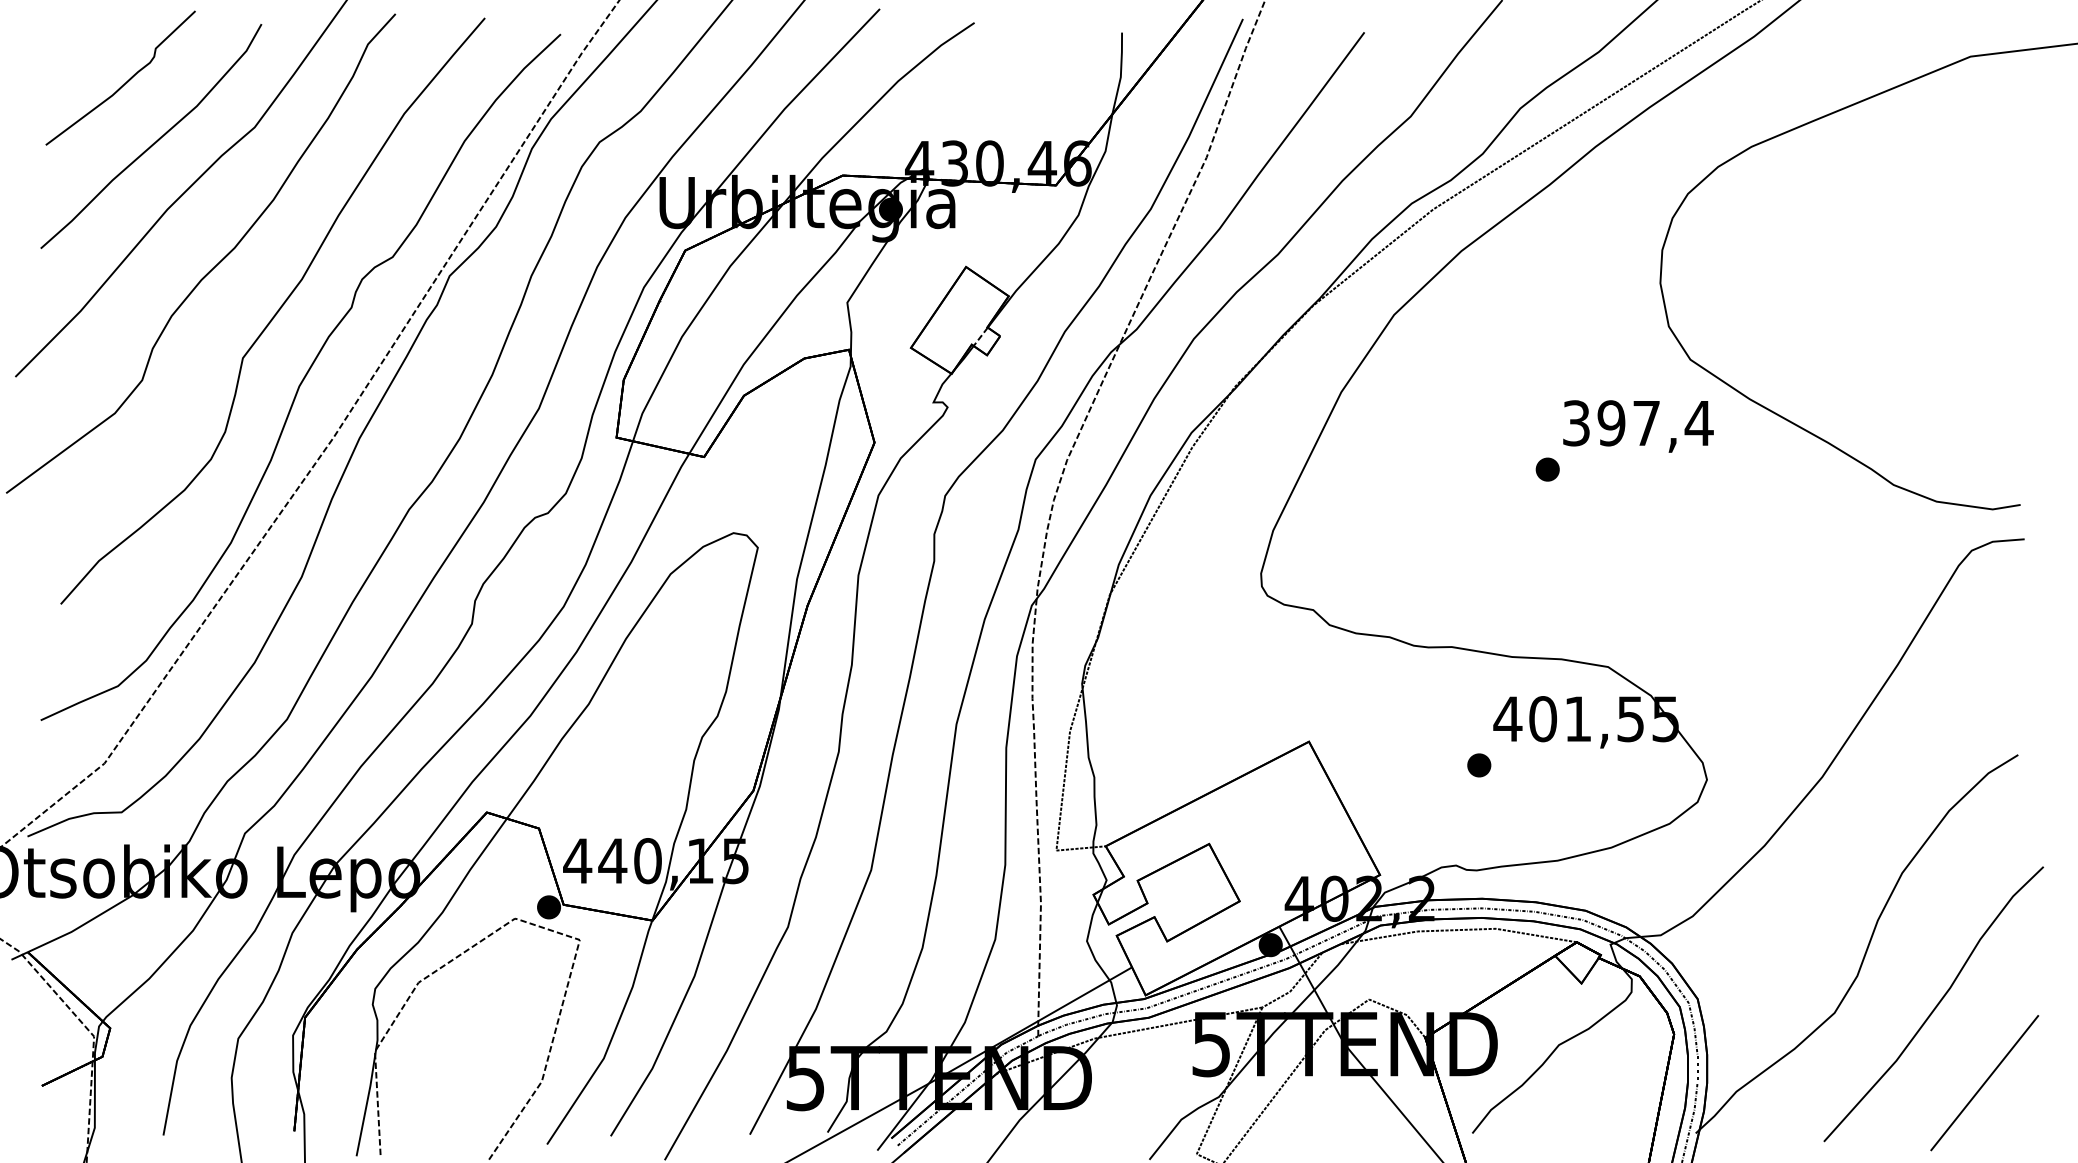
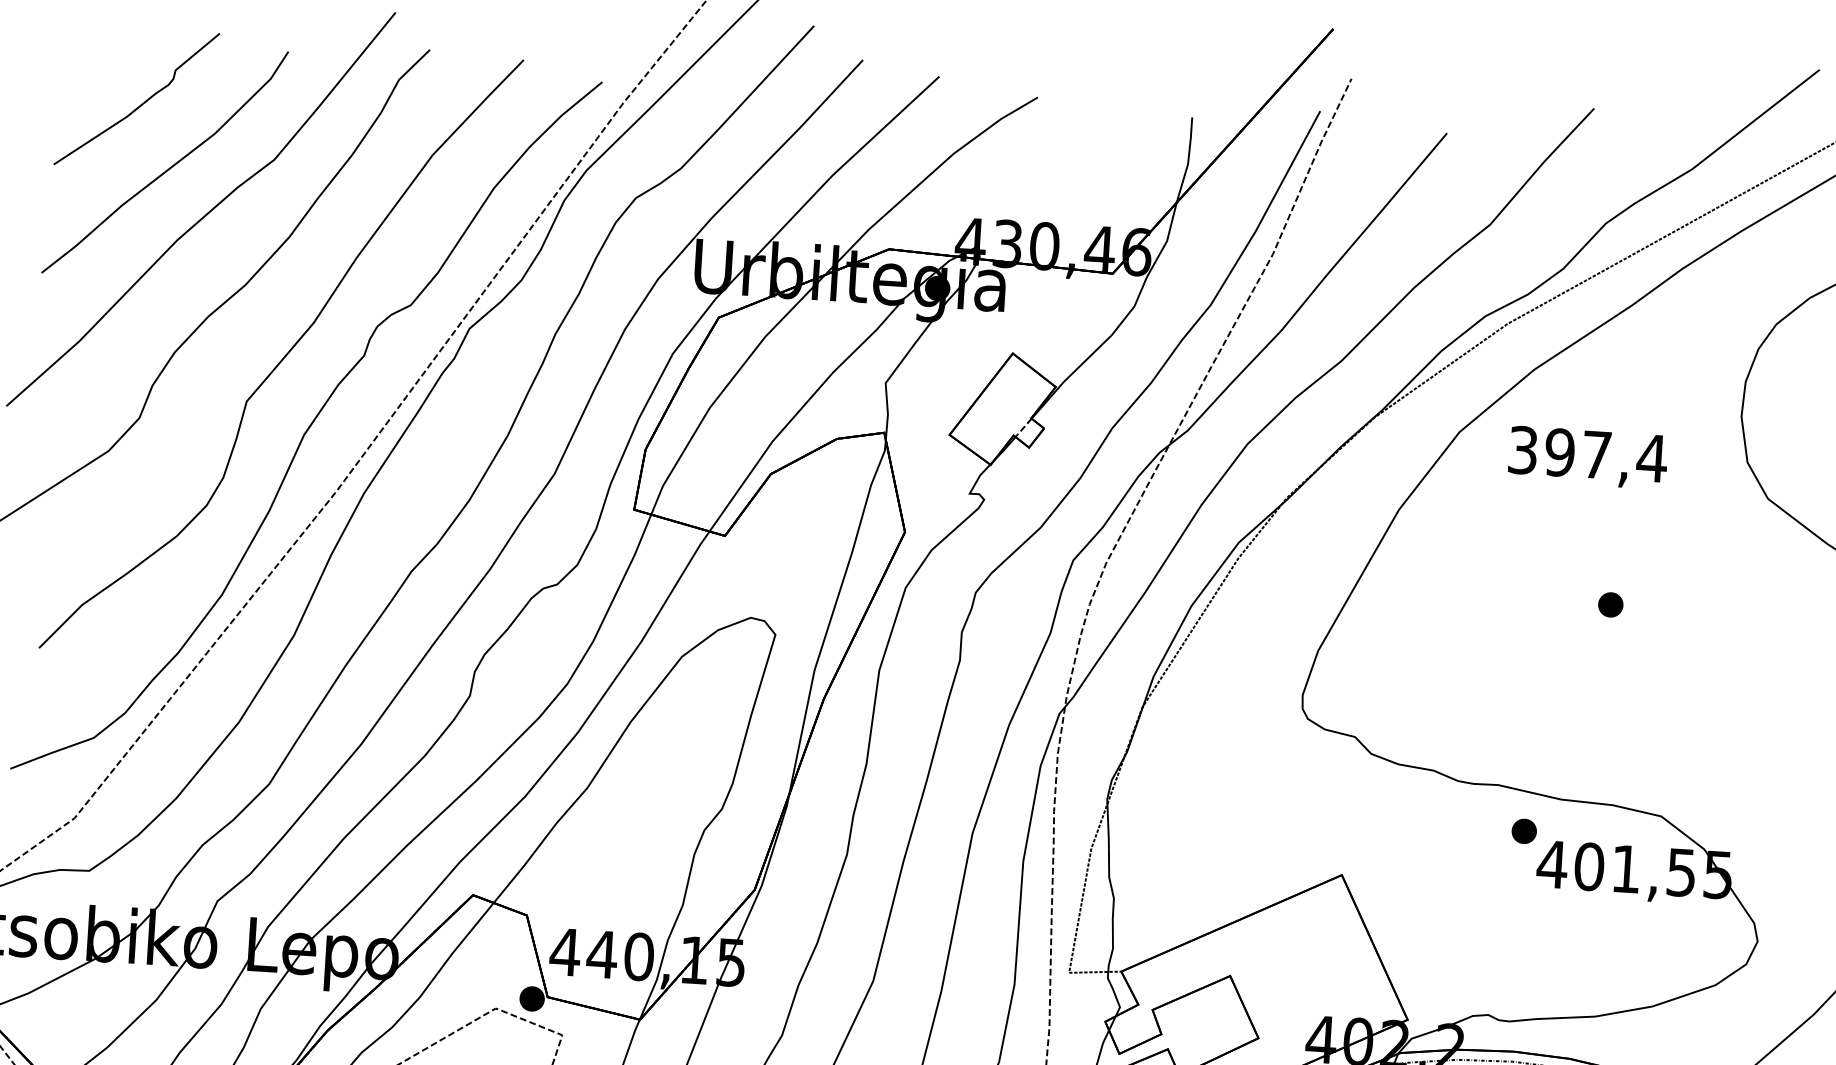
text: (1638, 426) -> (1588, 457), moved
part: (1479, 765) -> (1524, 831), moved

